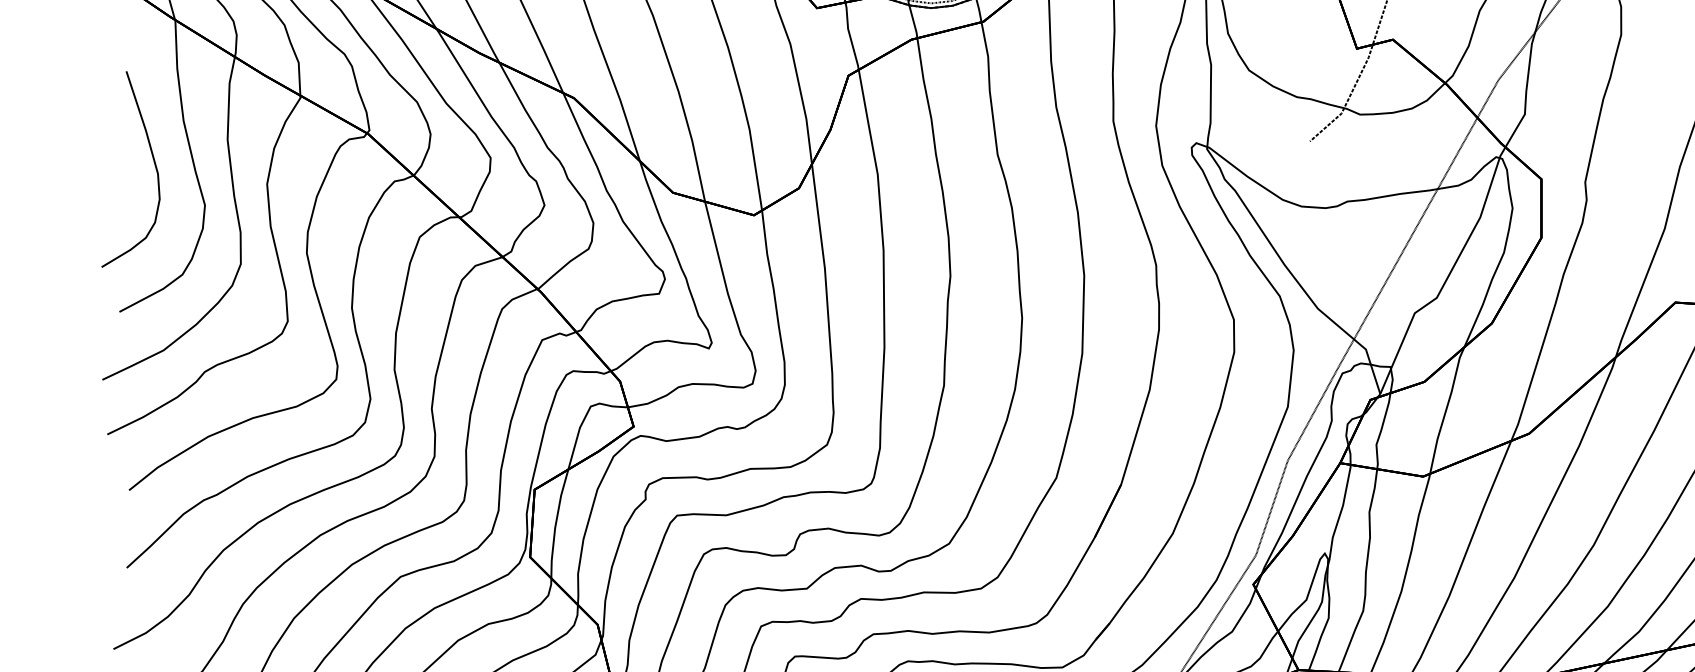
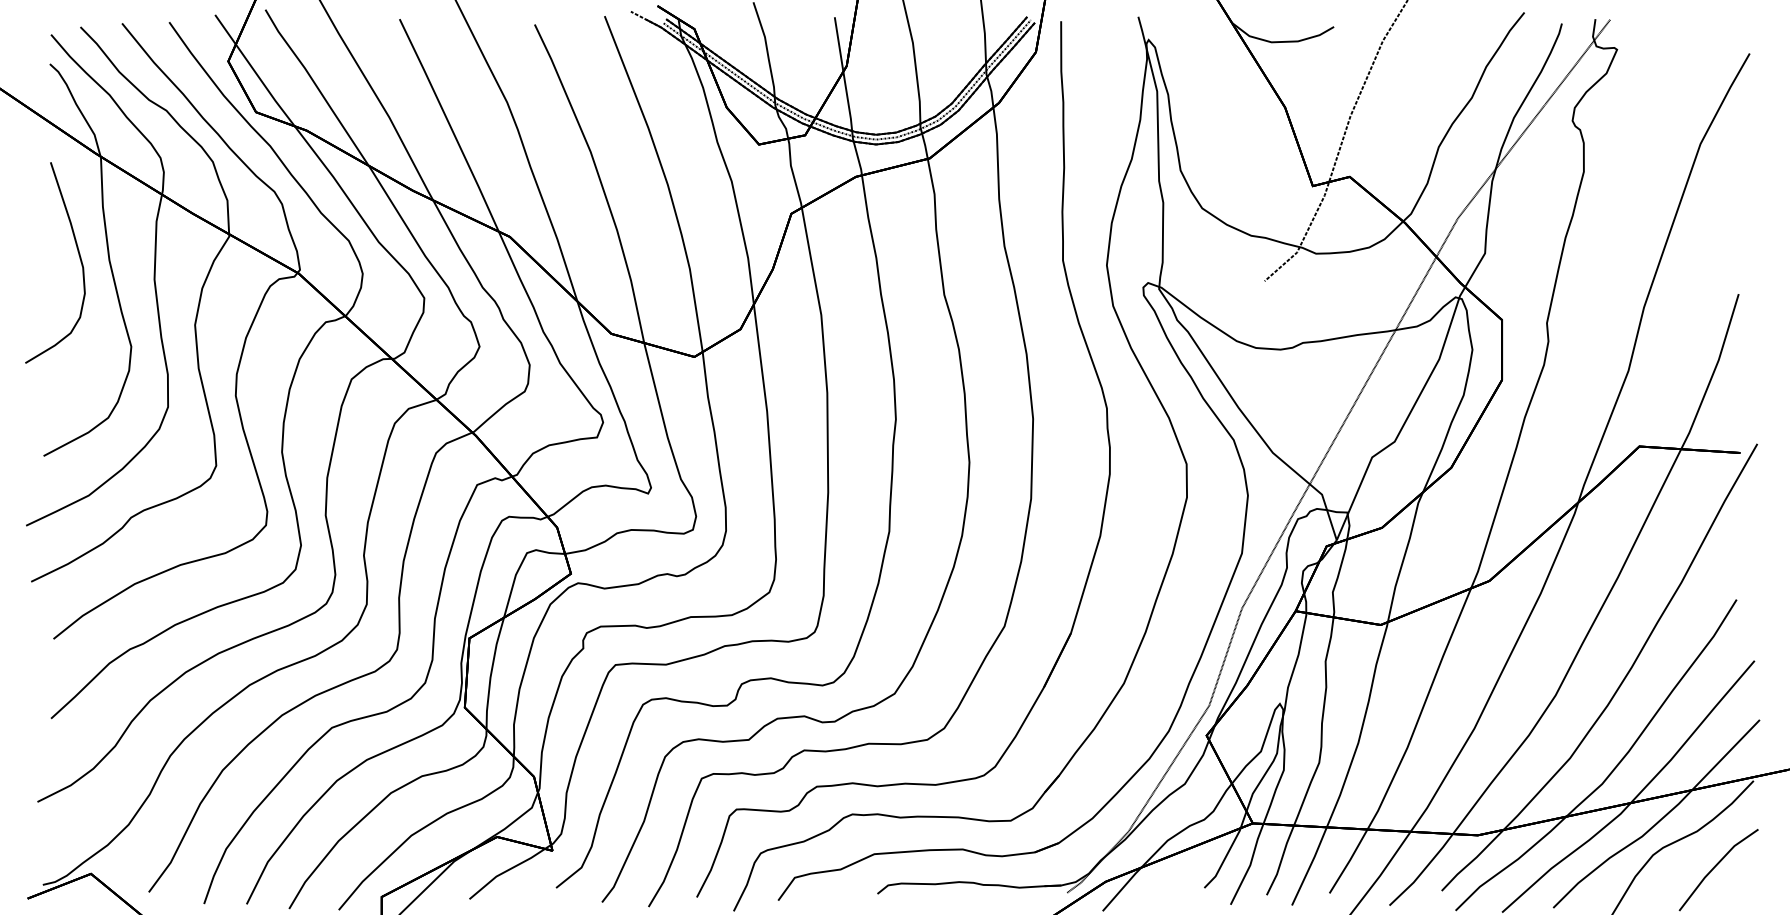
curve: (153, 162) -> (78, 255), moved

